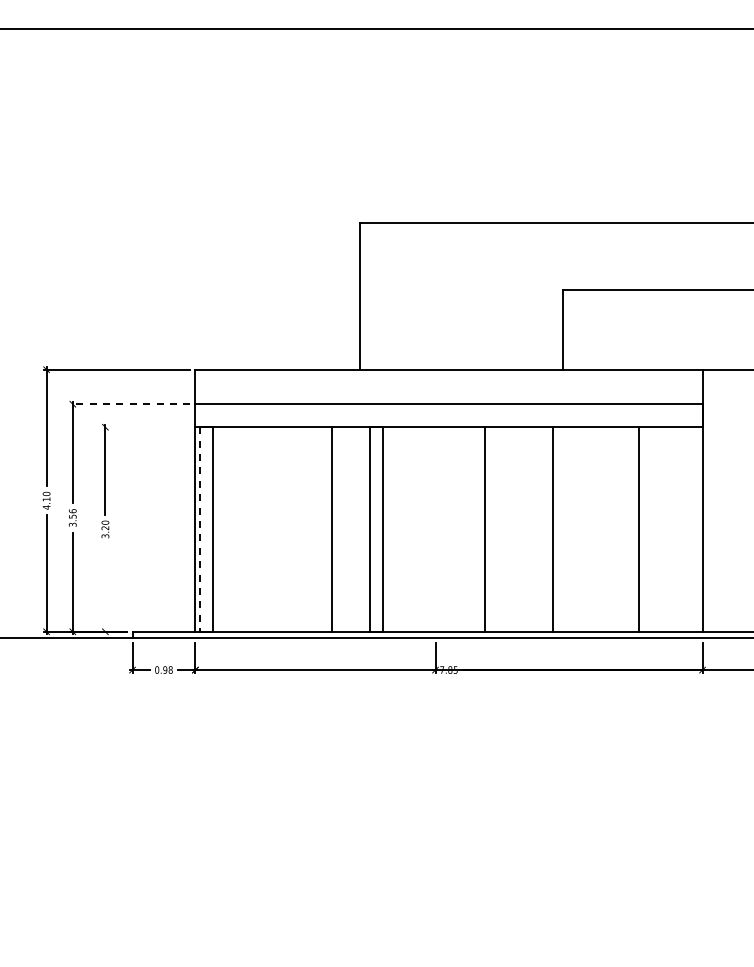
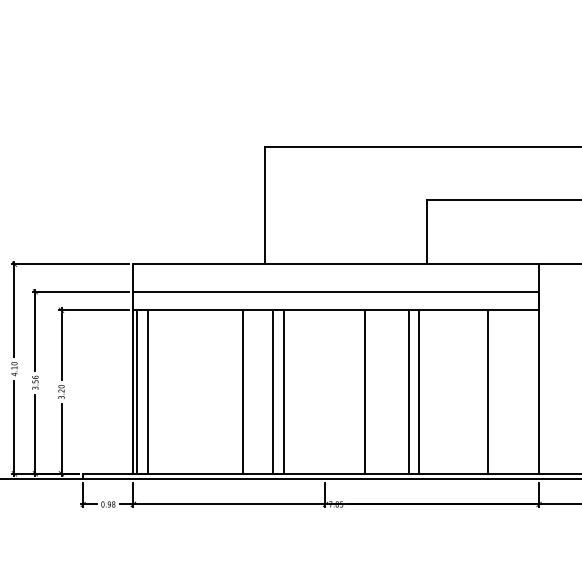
line: (129, 404) -> (80, 292), dashed -> solid
line: (146, 427) -> (94, 310), added
line: (540, 529) -> (409, 392), added
line: (200, 530) -> (137, 392), dashed -> solid
line: (105, 589) -> (61, 440), added

